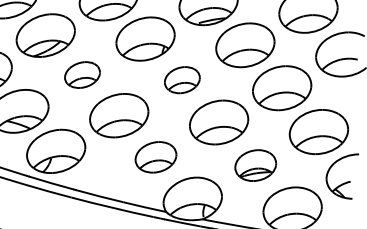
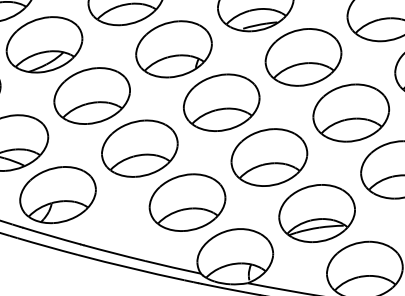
part: (82, 74) -> (92, 95), size x1.67
part: (182, 79) -> (221, 101), size x1.67
part: (155, 157) -> (186, 202), size x1.43
part: (255, 165) -> (316, 213), size x1.43

